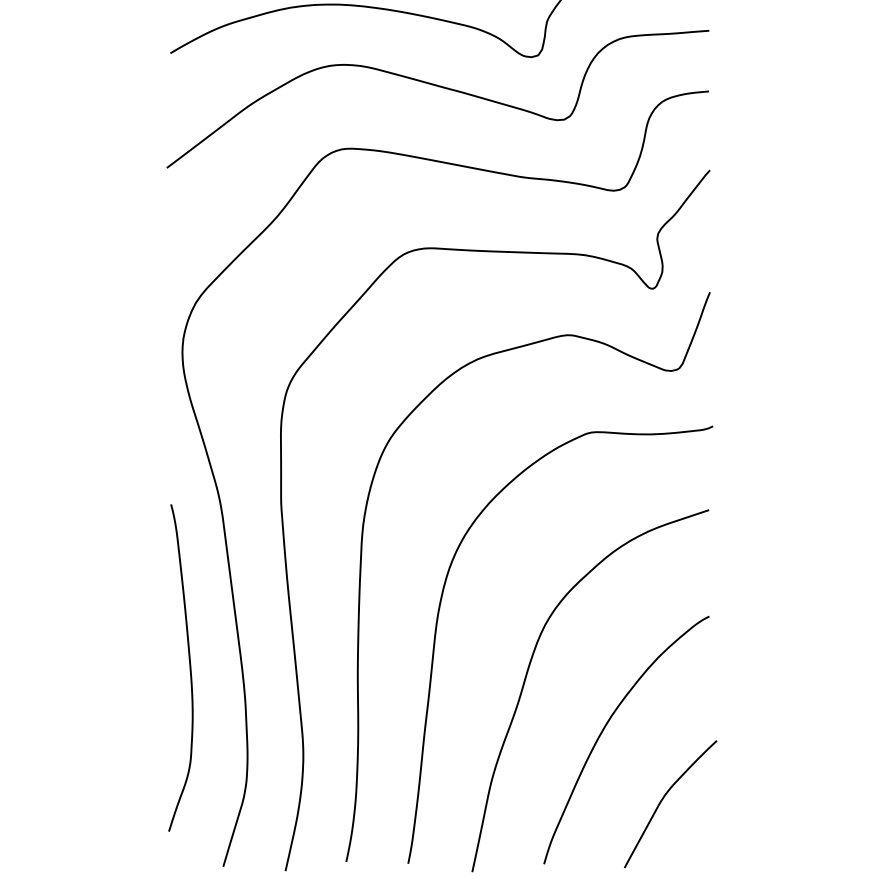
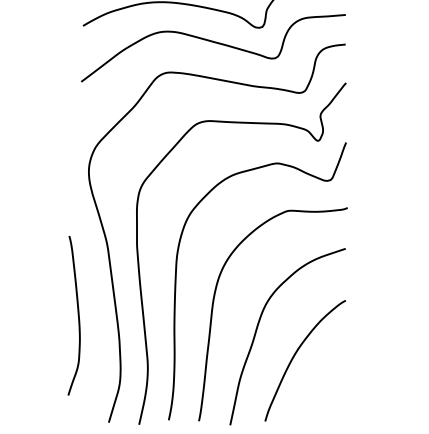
curve: (187, 667) -> (77, 315), moved
curve: (665, 798) -> (324, 389), removed

